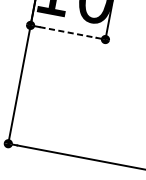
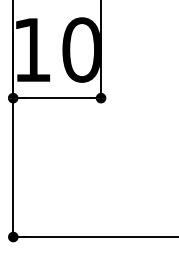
line: (68, 32) -> (57, 98), dashed -> solid

